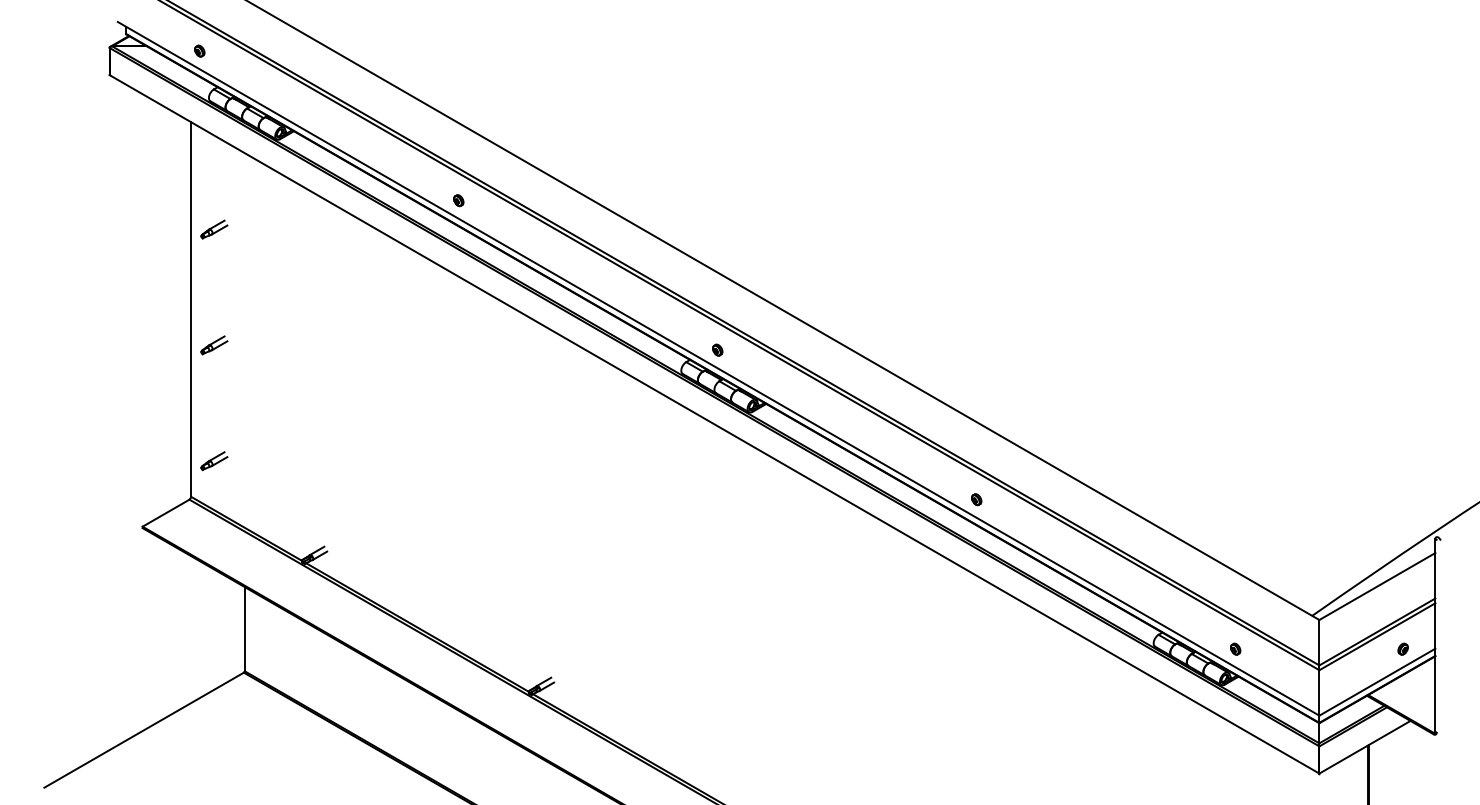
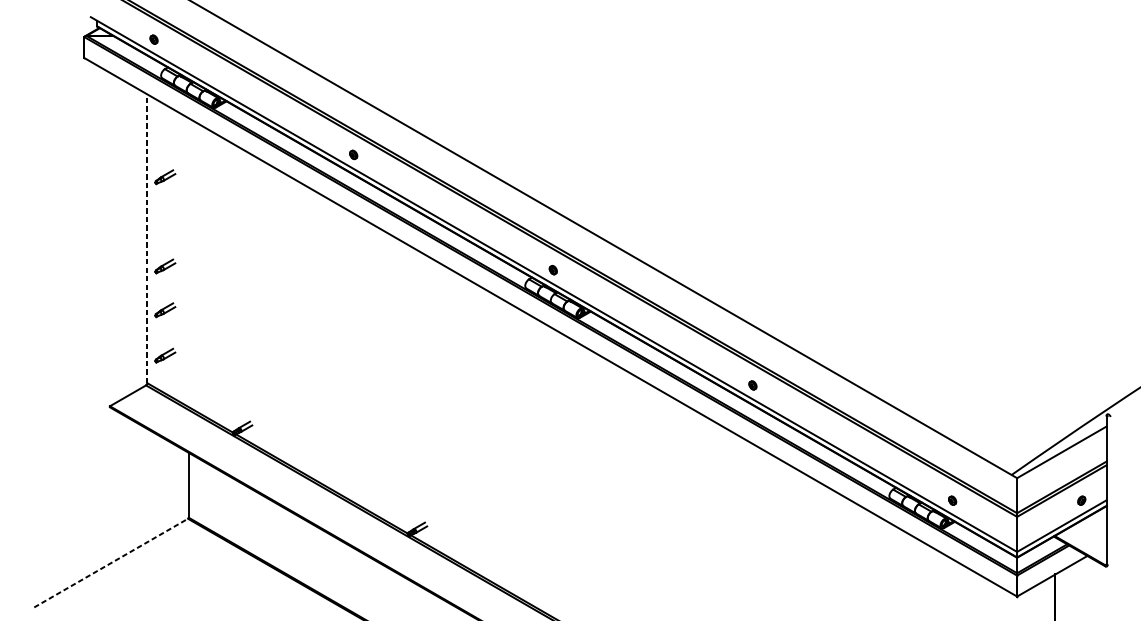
line: (191, 309) -> (147, 238), solid -> dashed
part: (214, 402) -> (165, 310), added
line: (144, 729) -> (111, 562), solid -> dashed

